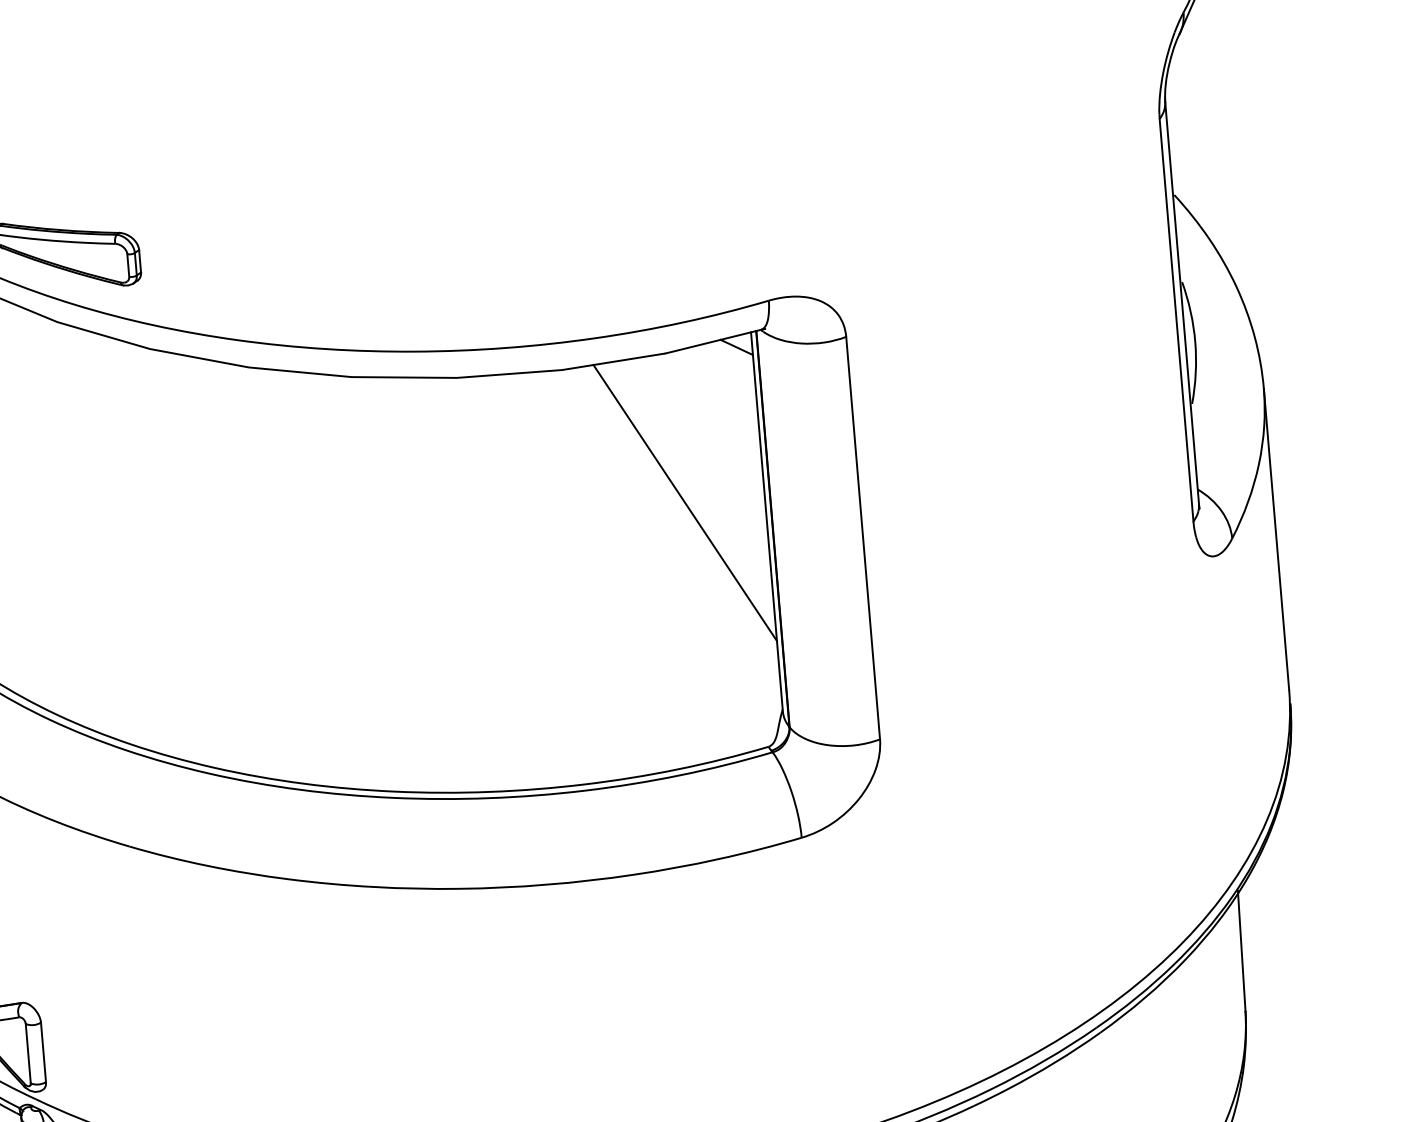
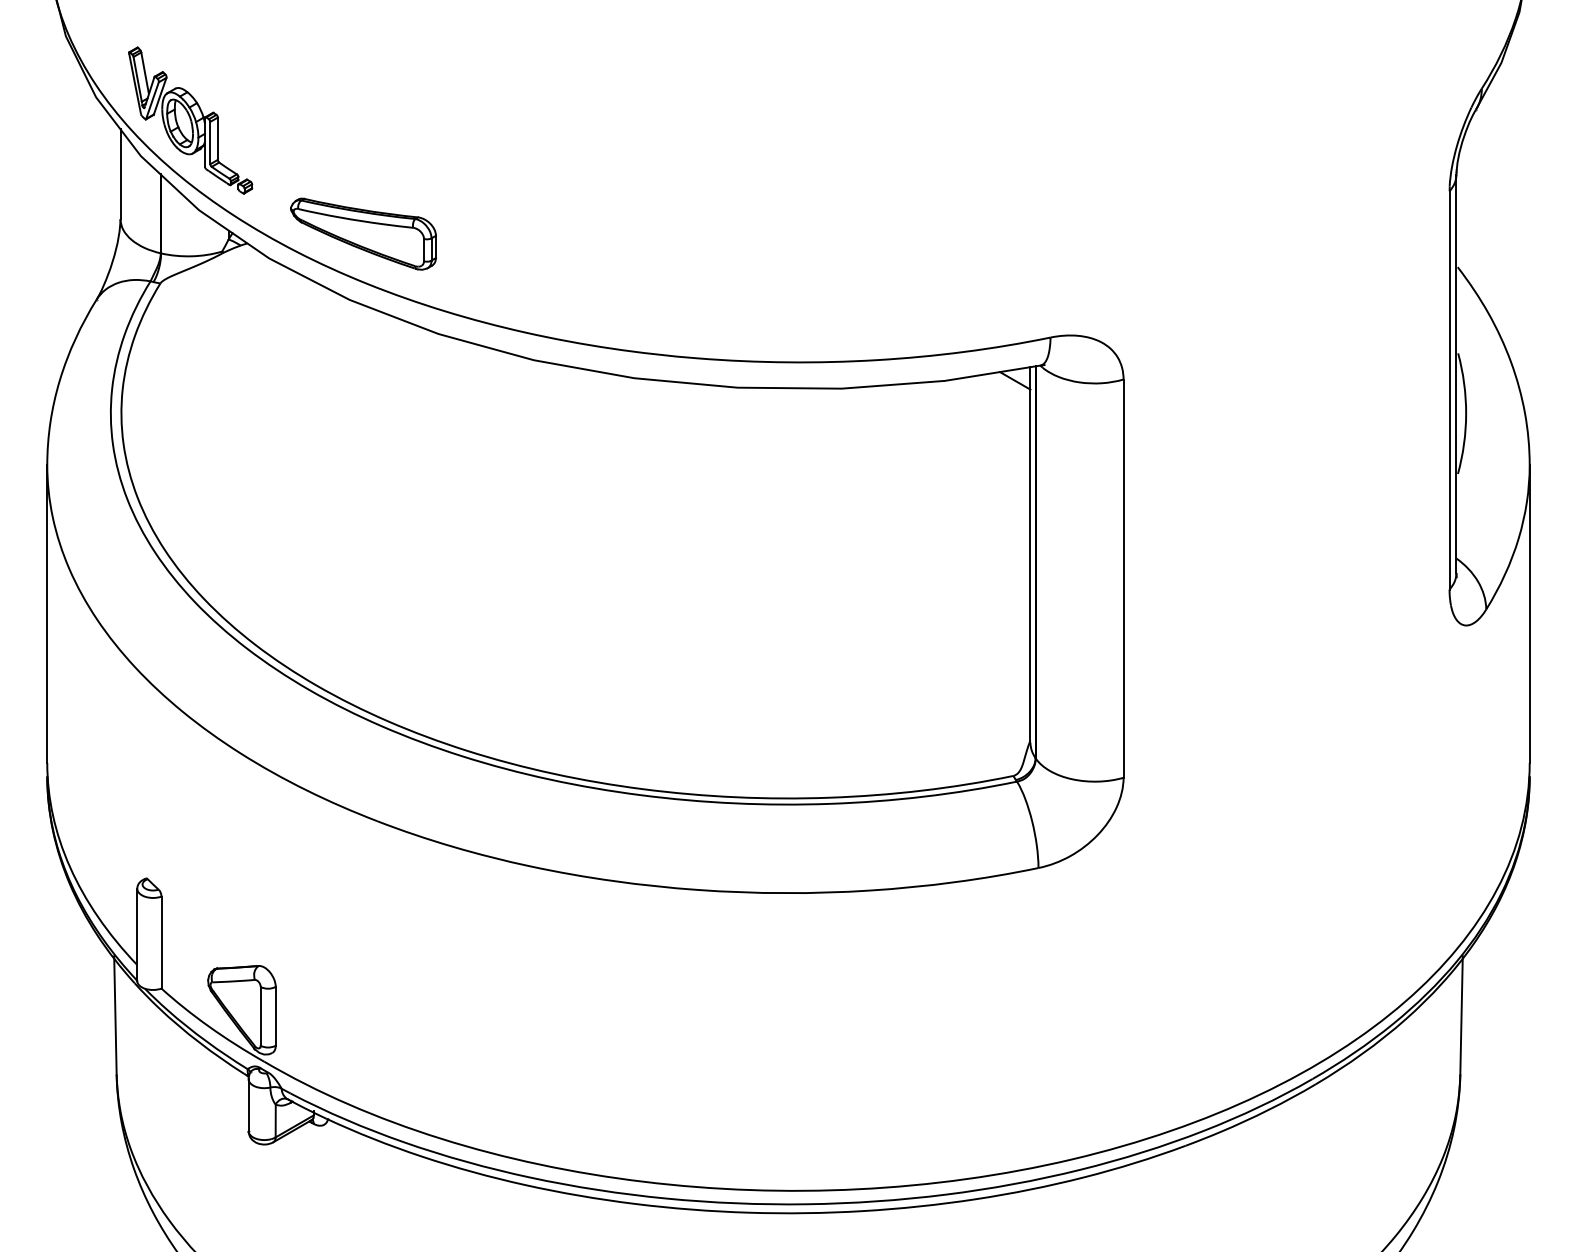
line: (685, 503) -> (951, 529), removed

